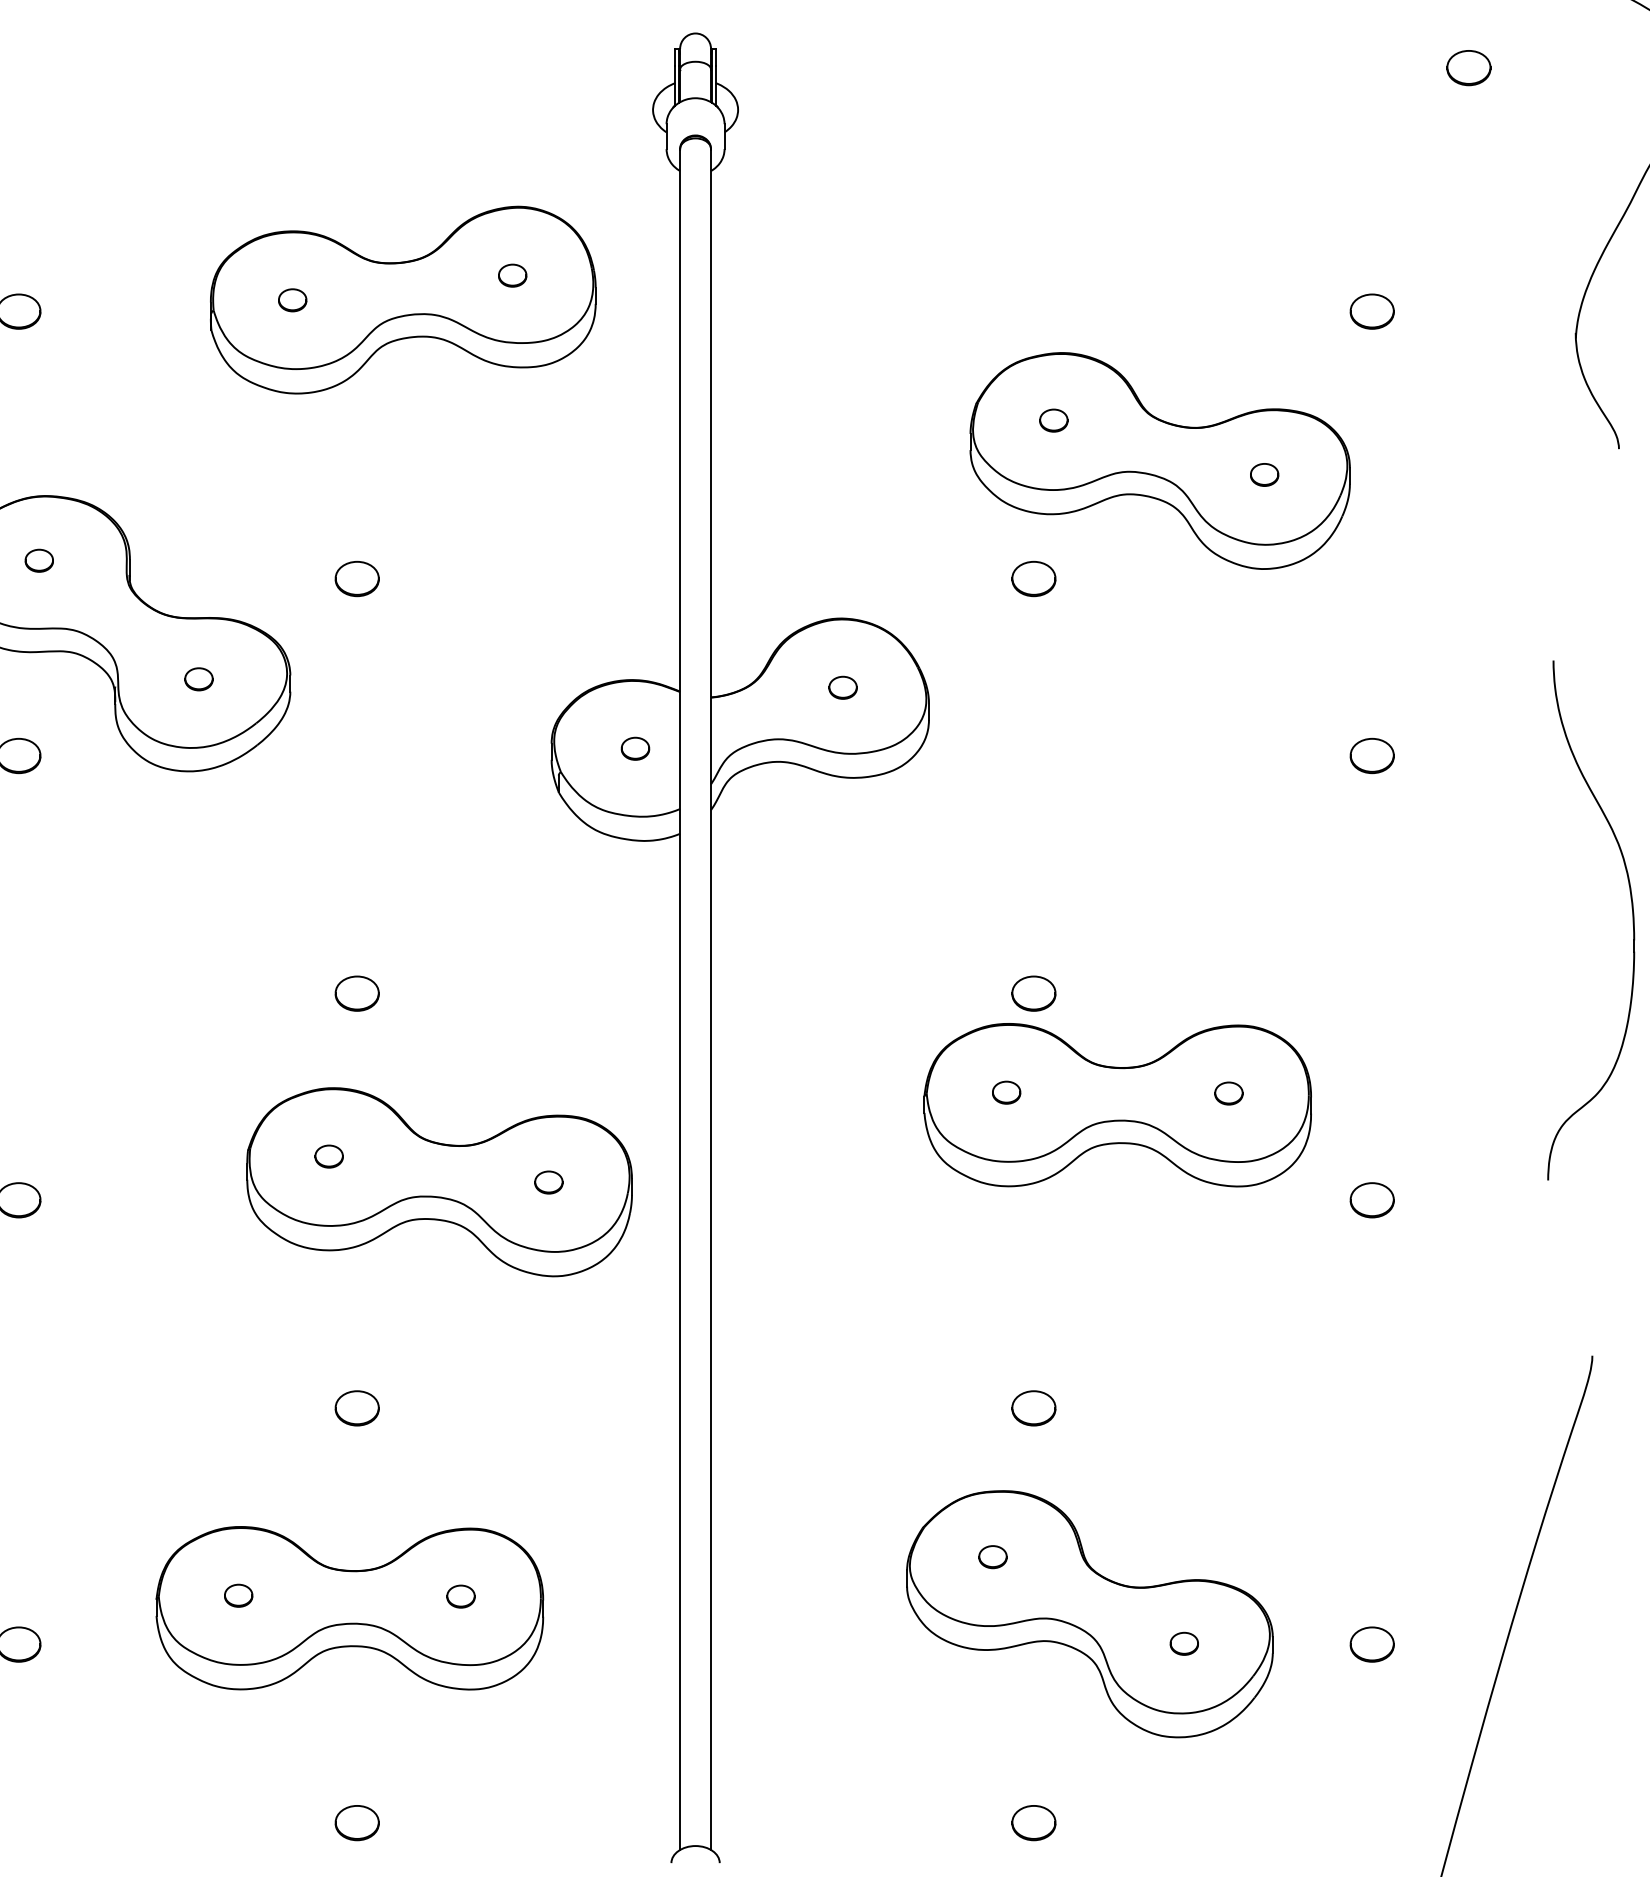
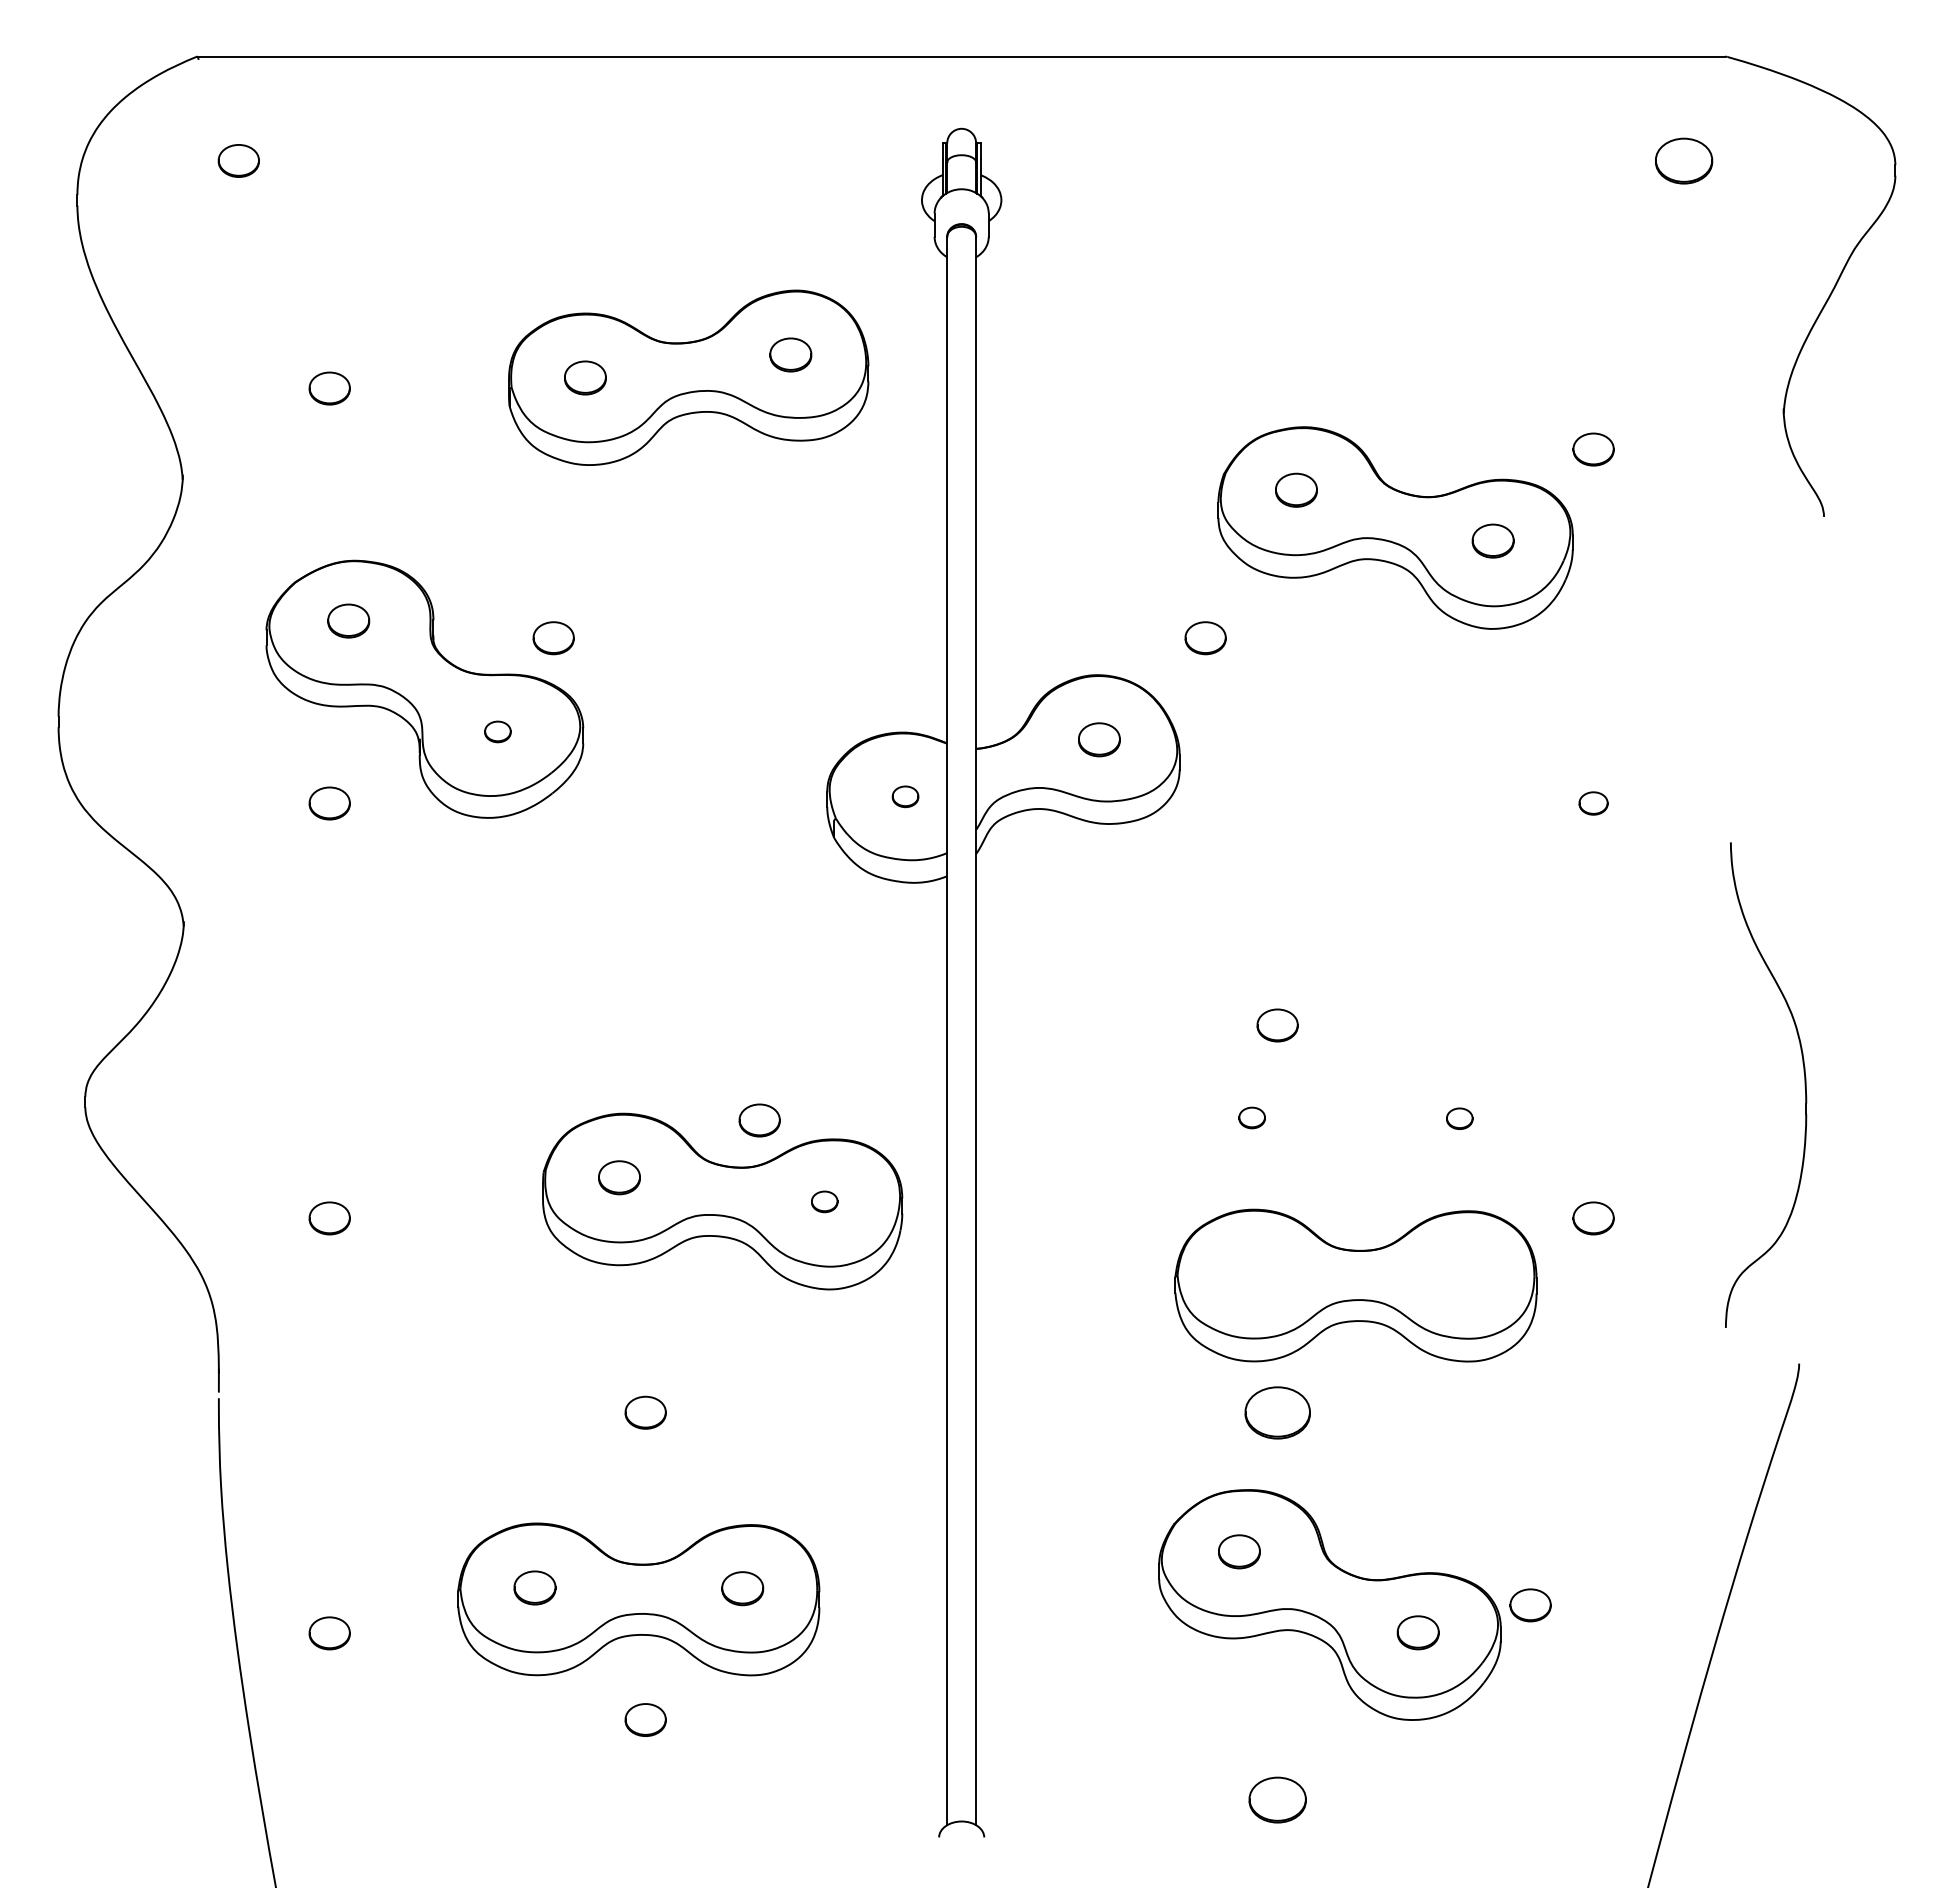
part: (1468, 67) -> (1683, 160), size x1.4
part: (512, 275) -> (790, 354), size x1.6
part: (292, 299) -> (585, 377), size x1.6
part: (1372, 311) -> (1593, 449), moved
part: (1053, 420) -> (1295, 490), size x1.6
part: (1263, 474) -> (1492, 540), size x1.6
part: (38, 561) -> (348, 621), size x1.6
part: (357, 579) -> (553, 638), moved
part: (1033, 579) -> (1205, 638), moved
part: (843, 687) -> (1099, 739), size x1.6
part: (1372, 755) -> (1593, 803), size x0.7
part: (1632, 919) -> (1804, 1084), moved
part: (357, 993) -> (759, 1120), moved
part: (1117, 1105) -> (1355, 1285), moved
part: (329, 1156) -> (619, 1177), size x1.6
part: (1033, 1408) -> (1277, 1412), size x1.6
part: (993, 1556) -> (1239, 1551), size x1.6
part: (238, 1595) -> (534, 1587), size x1.6
part: (460, 1596) -> (742, 1588), size x1.6
part: (1183, 1643) -> (1417, 1632), size x1.6
part: (1372, 1644) -> (1530, 1605), moved
part: (357, 1822) -> (645, 1719), moved
part: (1033, 1822) -> (1277, 1799), size x1.4

